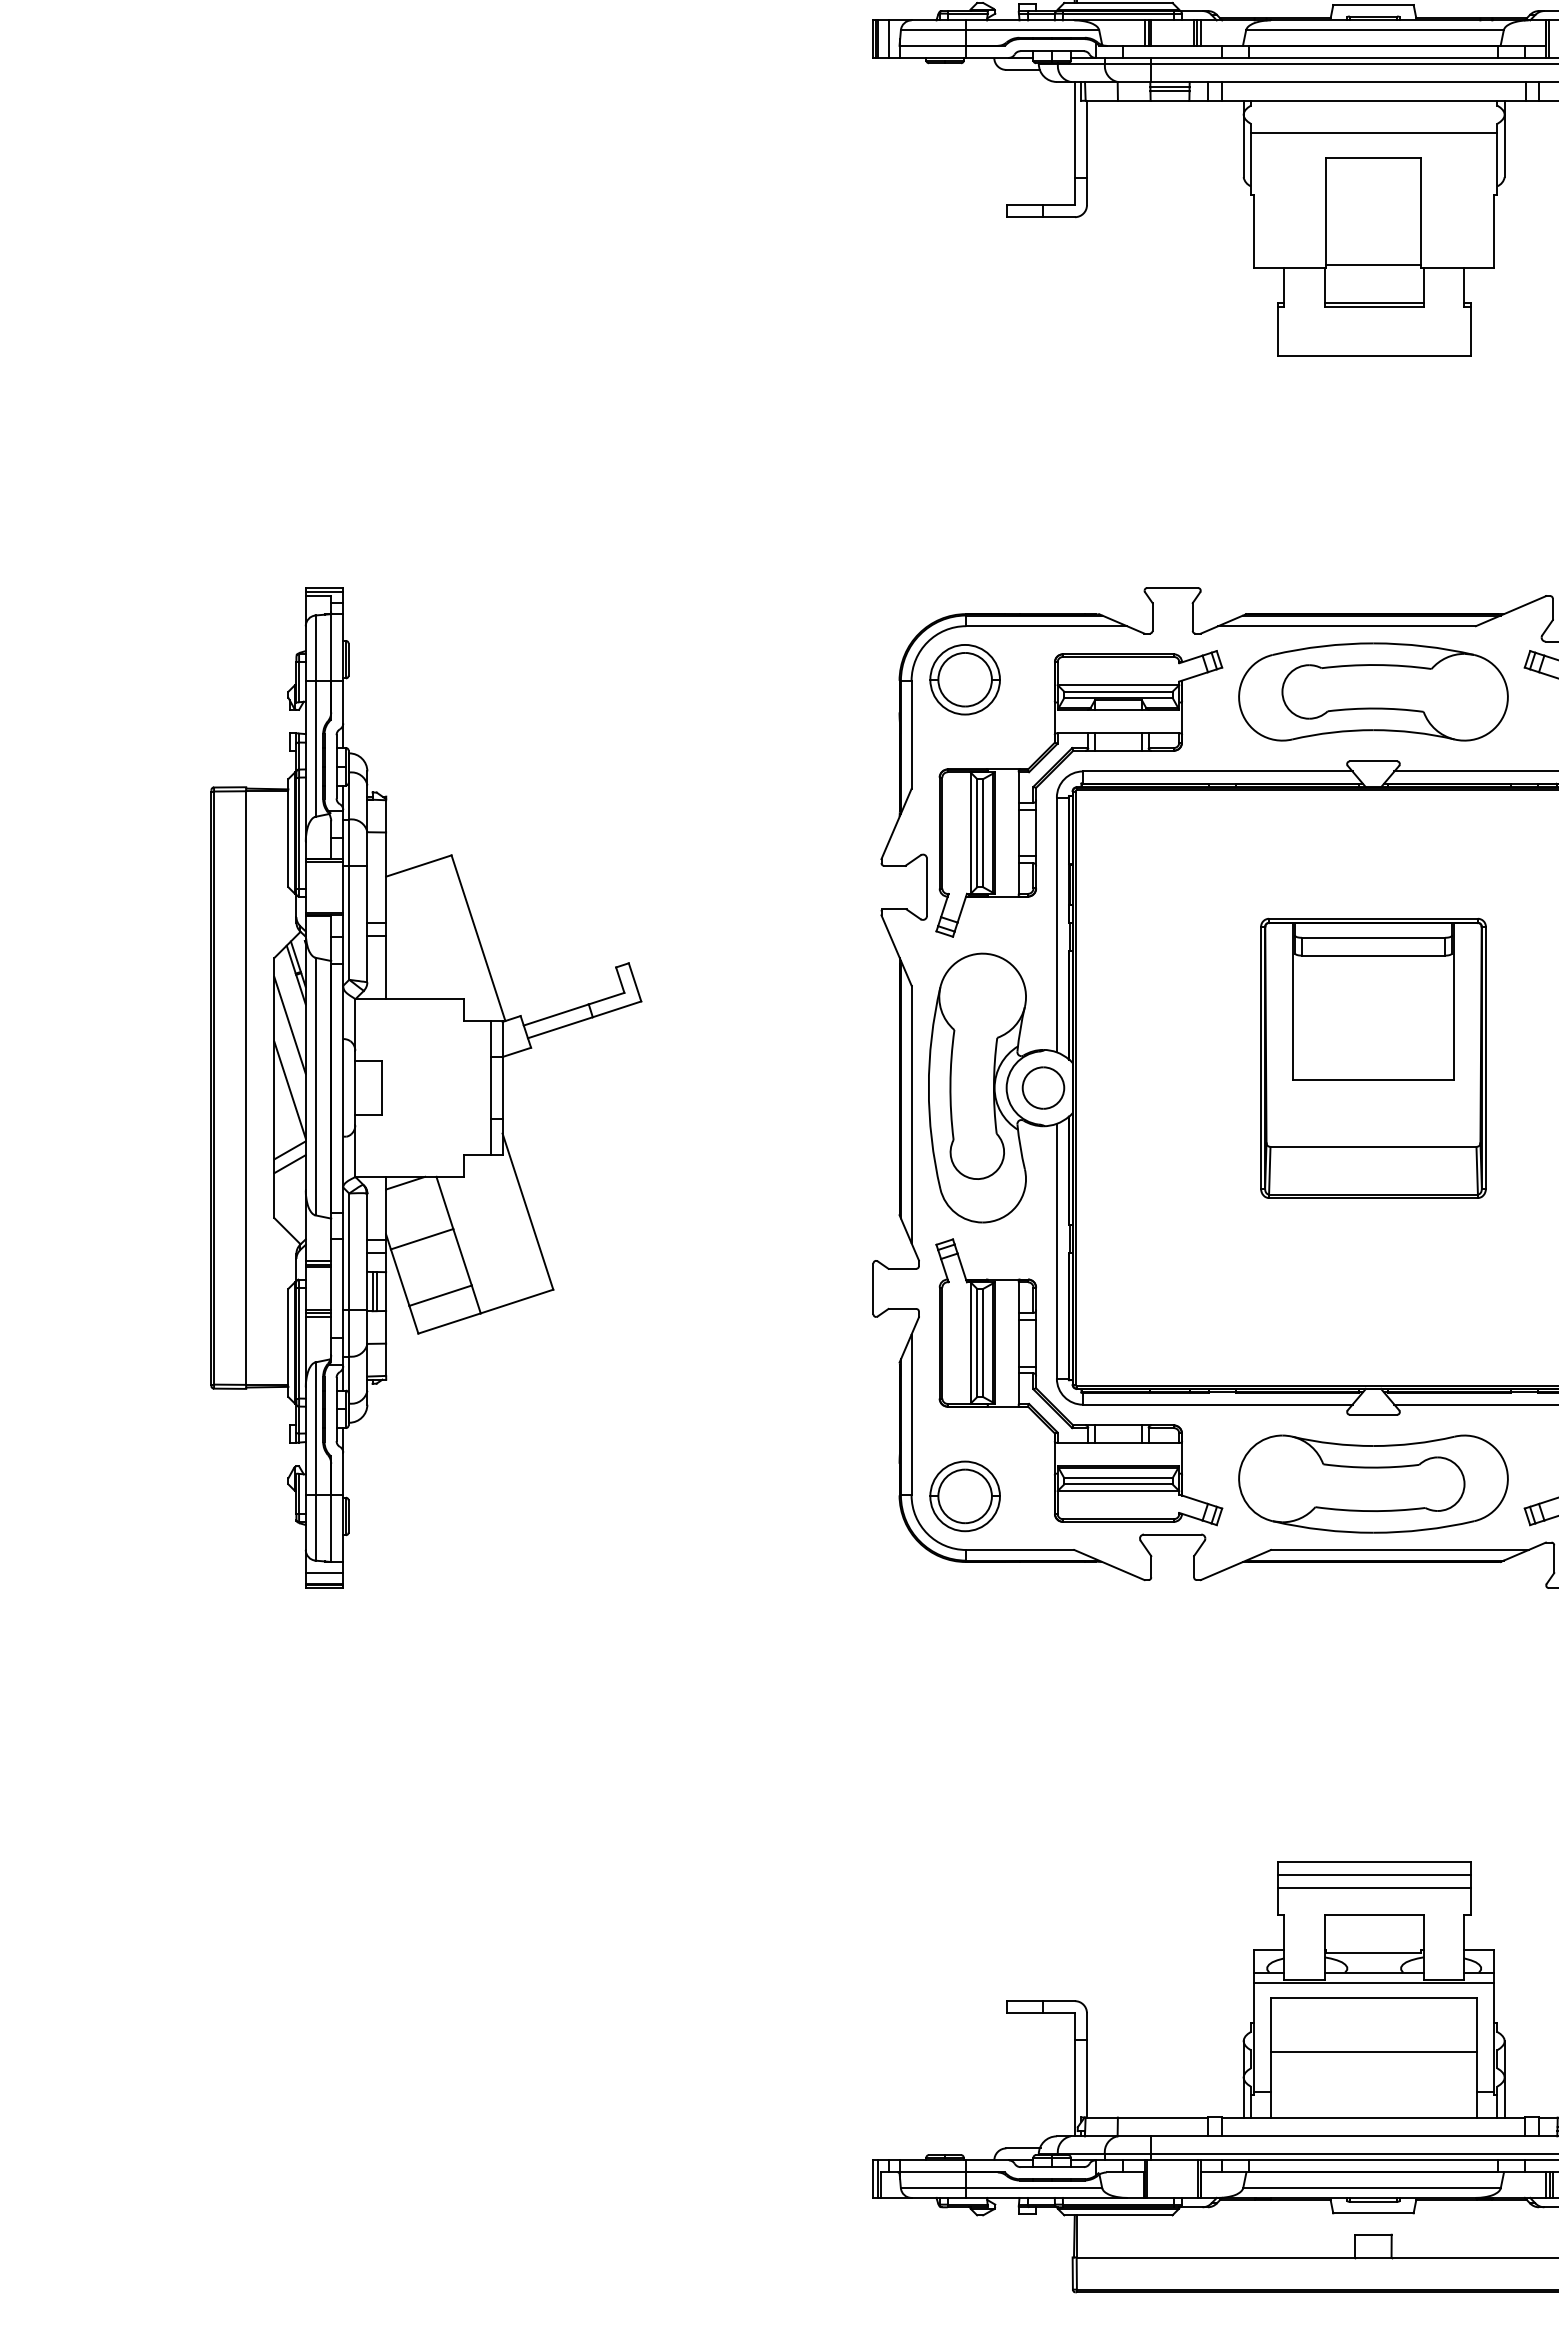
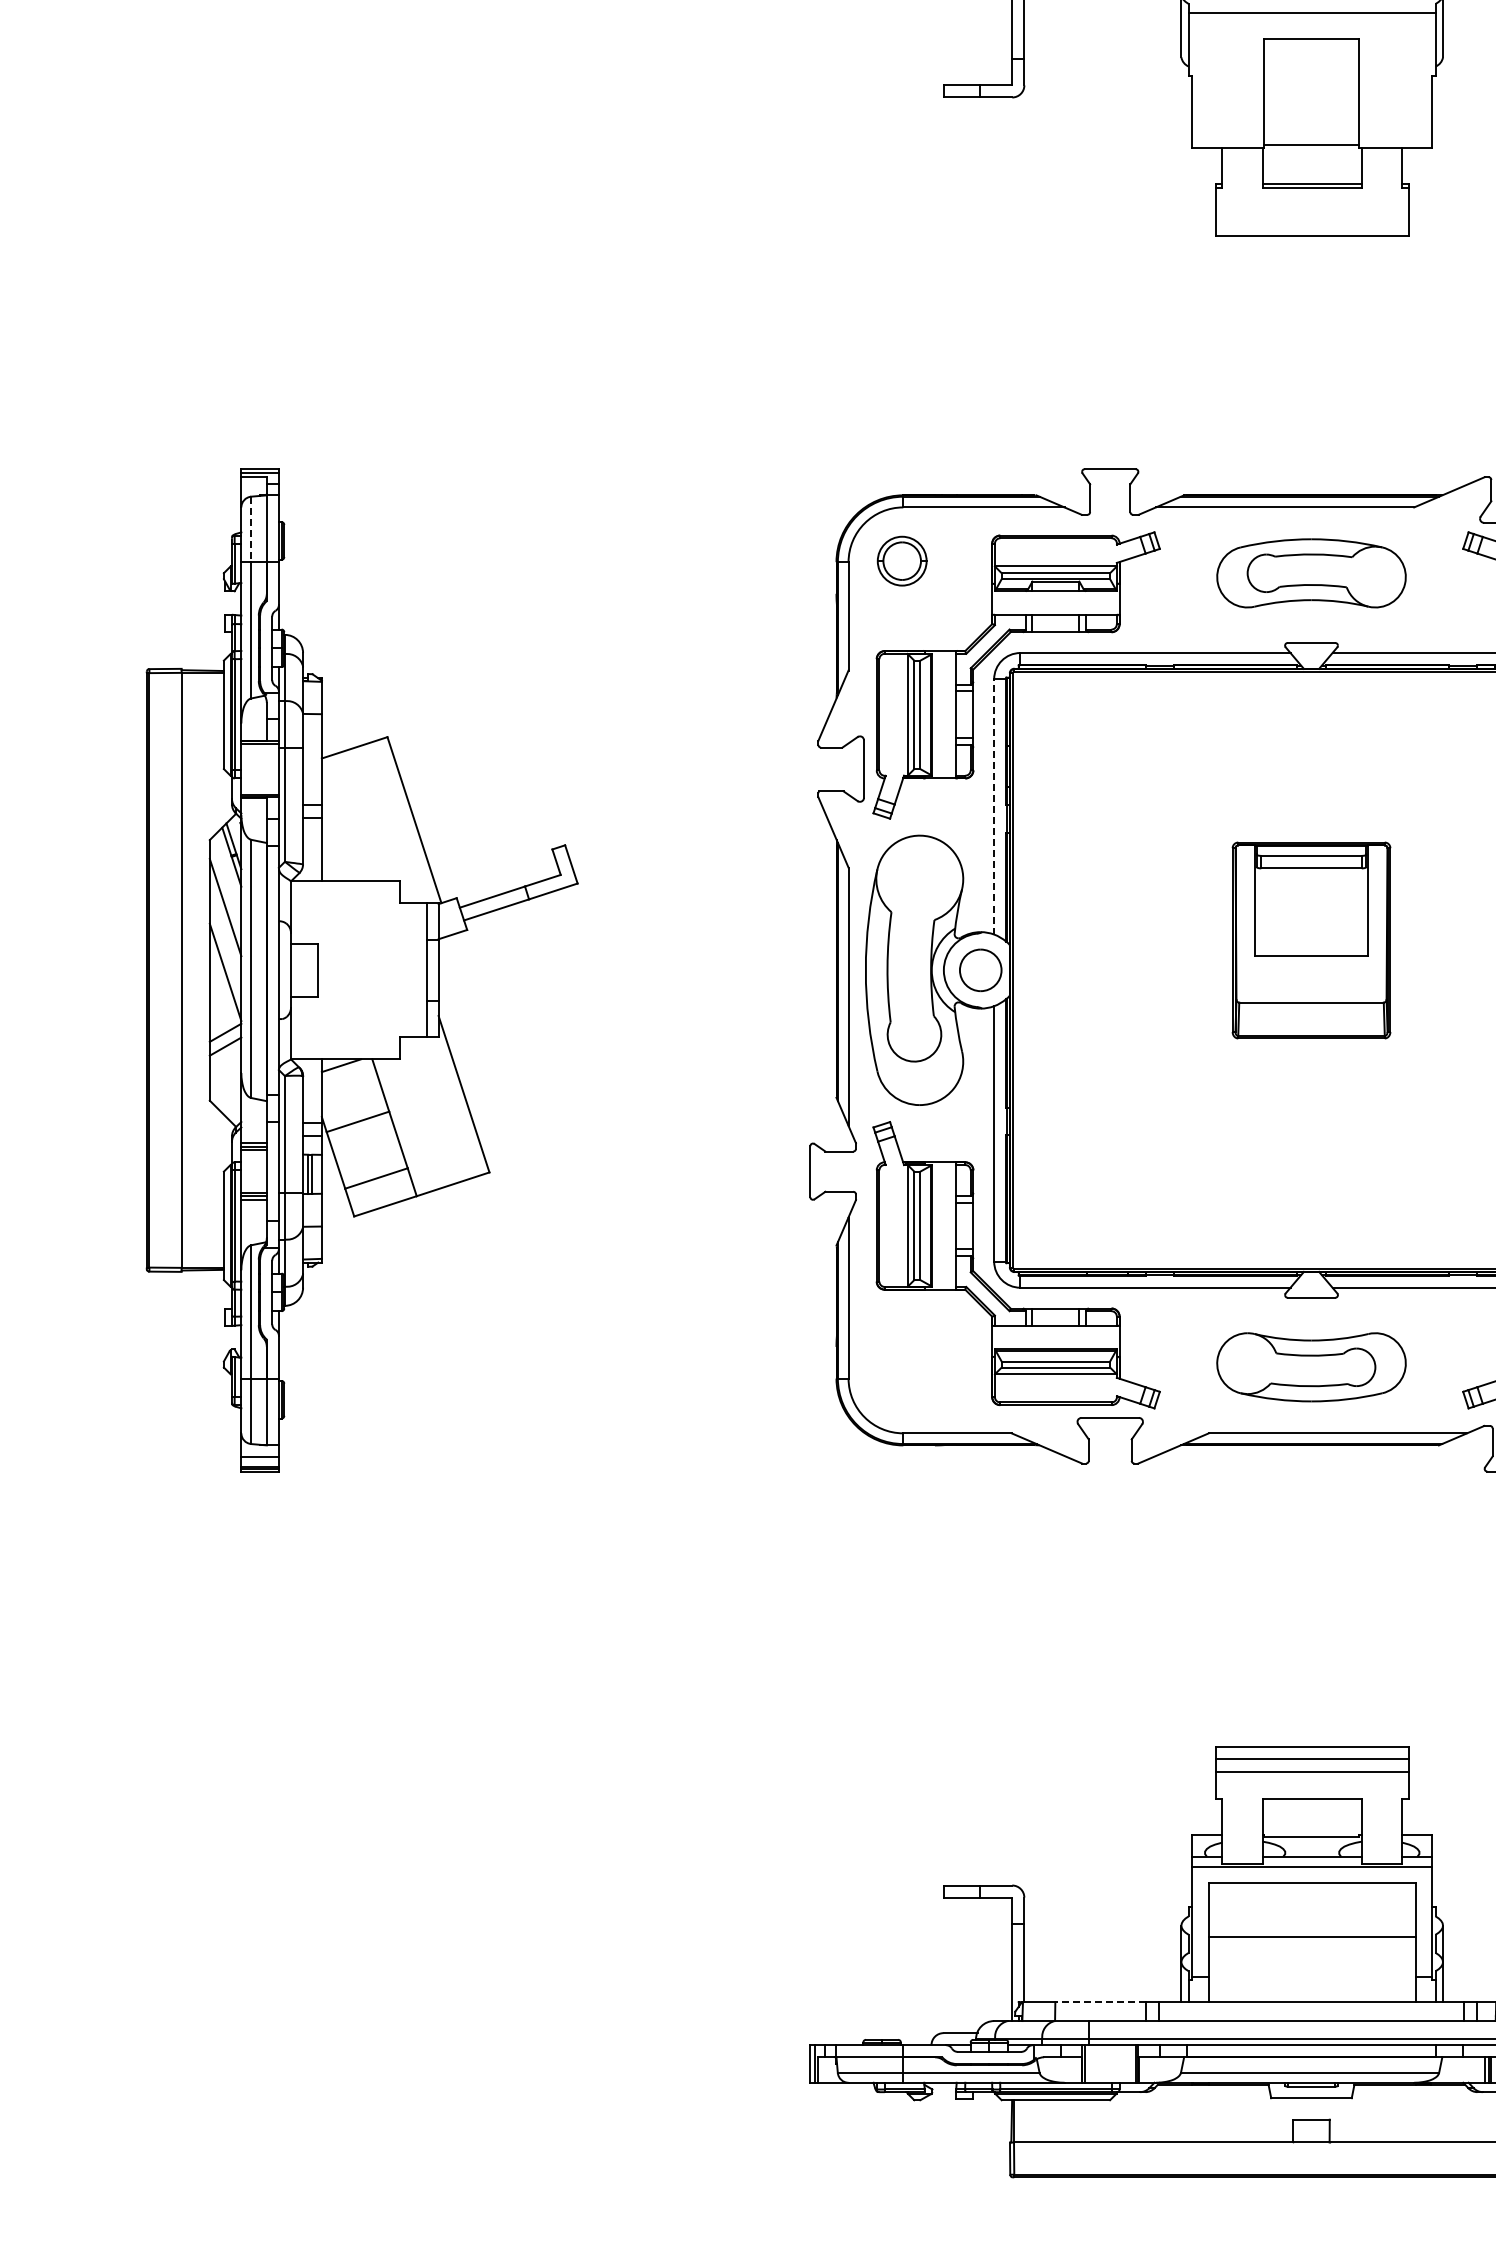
line: (315, 648) -> (251, 529), solid -> dashed
part: (964, 679) -> (901, 560), size x0.7
part: (1373, 691) -> (1311, 572), size x0.7
line: (1056, 924) -> (993, 806), solid -> dashed
part: (1373, 1057) -> (1311, 939), size x0.7
part: (1373, 1483) -> (1311, 1366), size x0.7
part: (964, 1496) -> (901, 1379), removed
line: (1162, 2117) -> (1100, 2002), solid -> dashed

